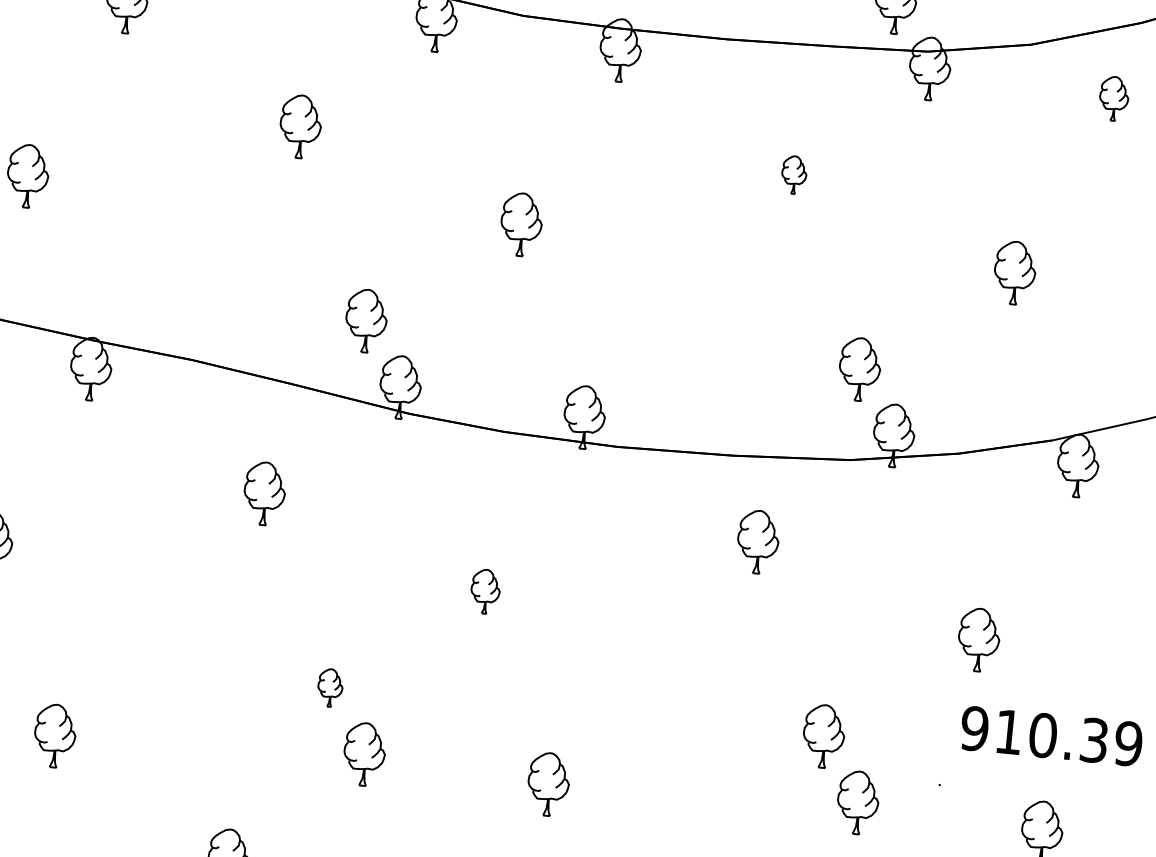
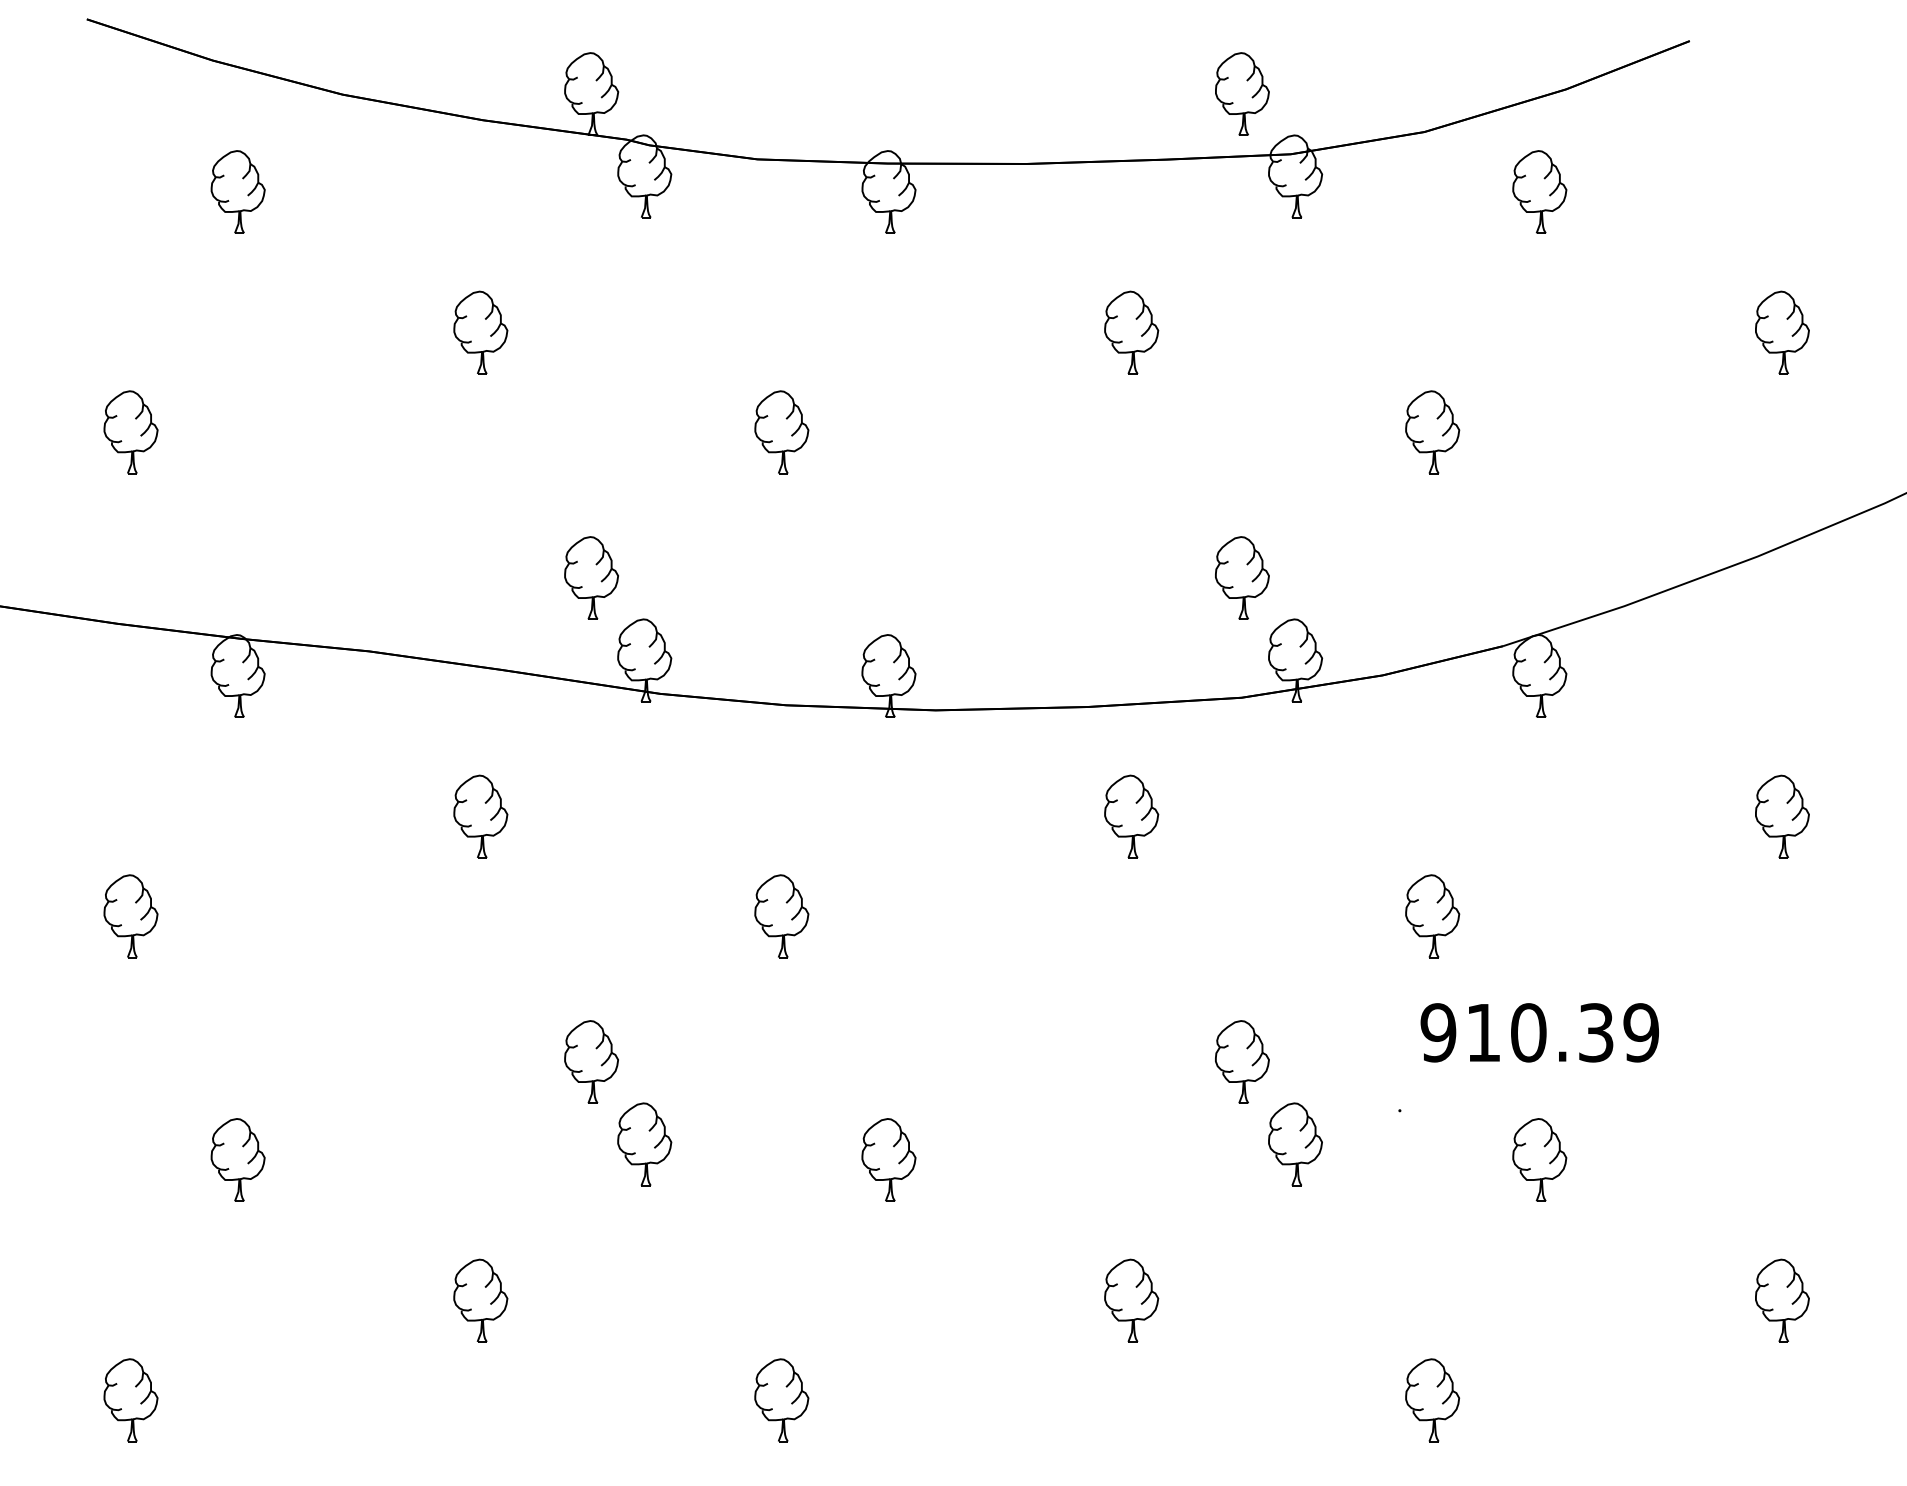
part: (1113, 98) -> (1539, 191), size x1.43
part: (794, 174) -> (1131, 332), size x1.67
part: (485, 591) -> (781, 916), size x1.43
part: (330, 687) -> (591, 1061), size x1.67

